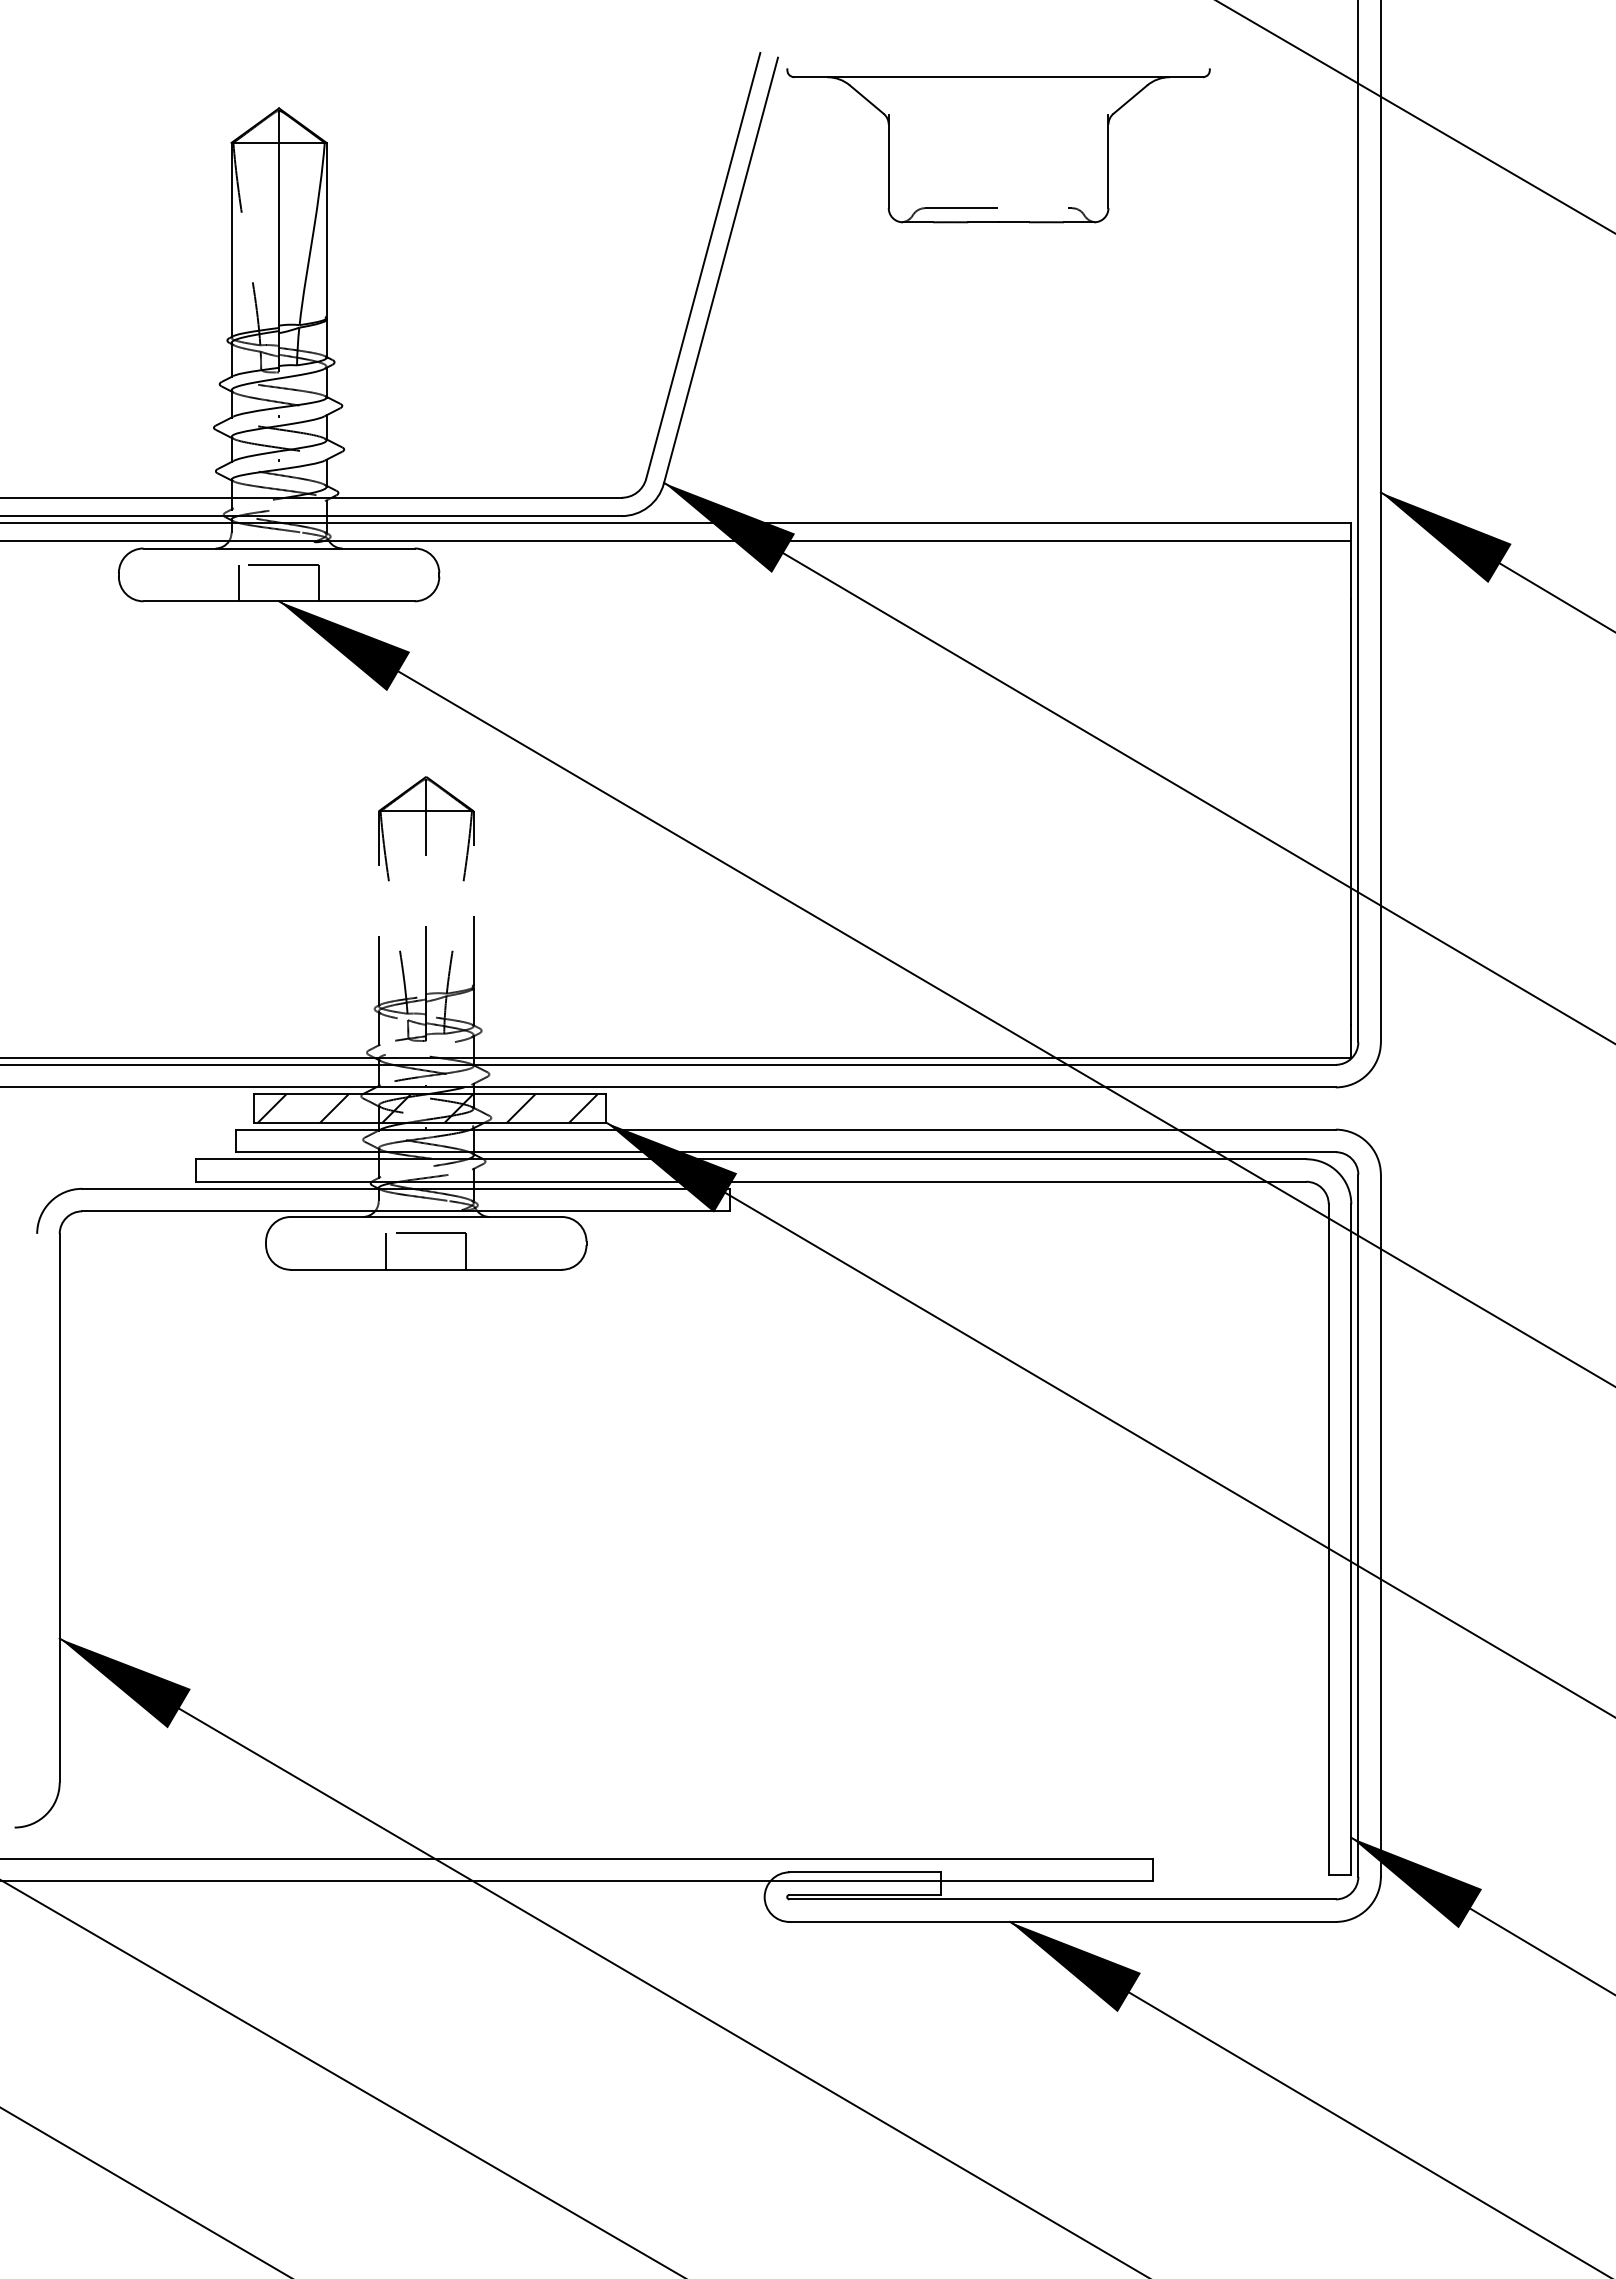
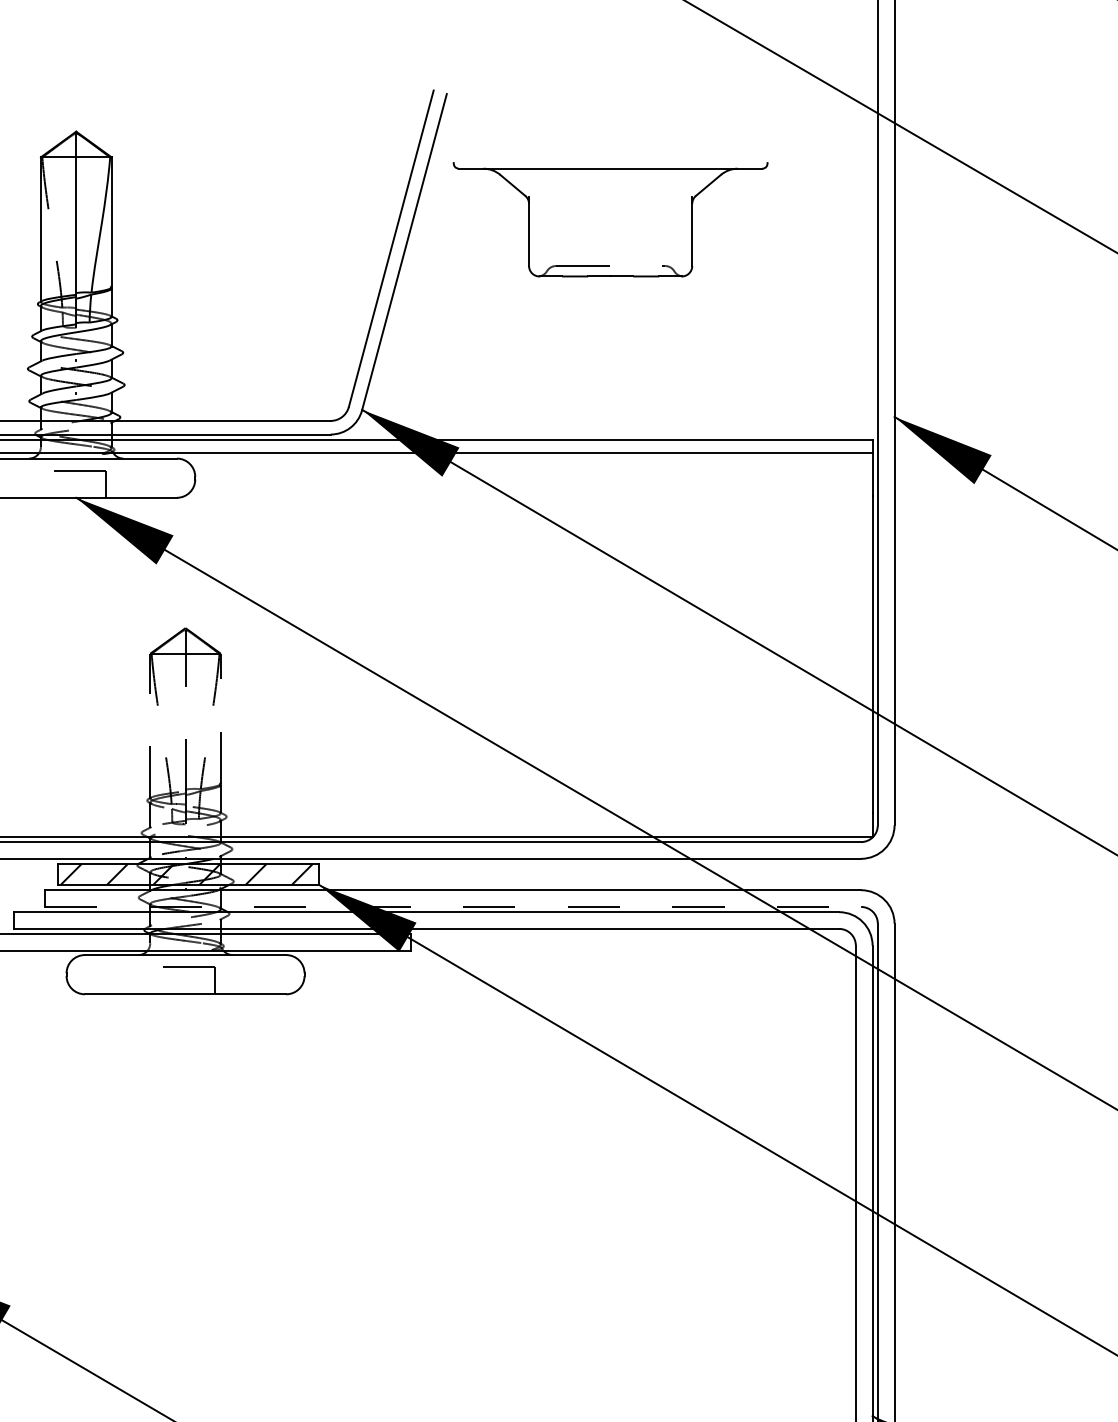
part: (998, 145) -> (610, 219), moved
line: (239, 582) -> (46, 483), removed
line: (786, 1152) -> (453, 907), solid -> dashed
line: (386, 1251) -> (156, 980), removed

